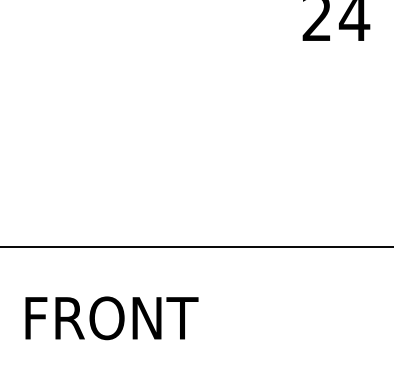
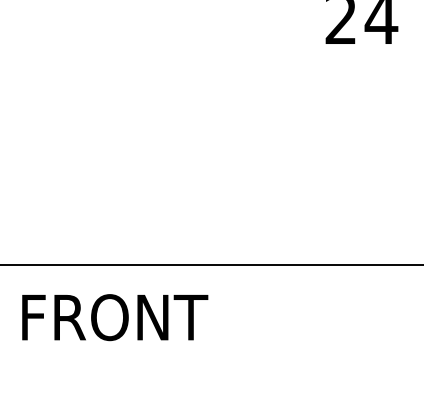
text: (111, 318) -> (114, 317), moved

